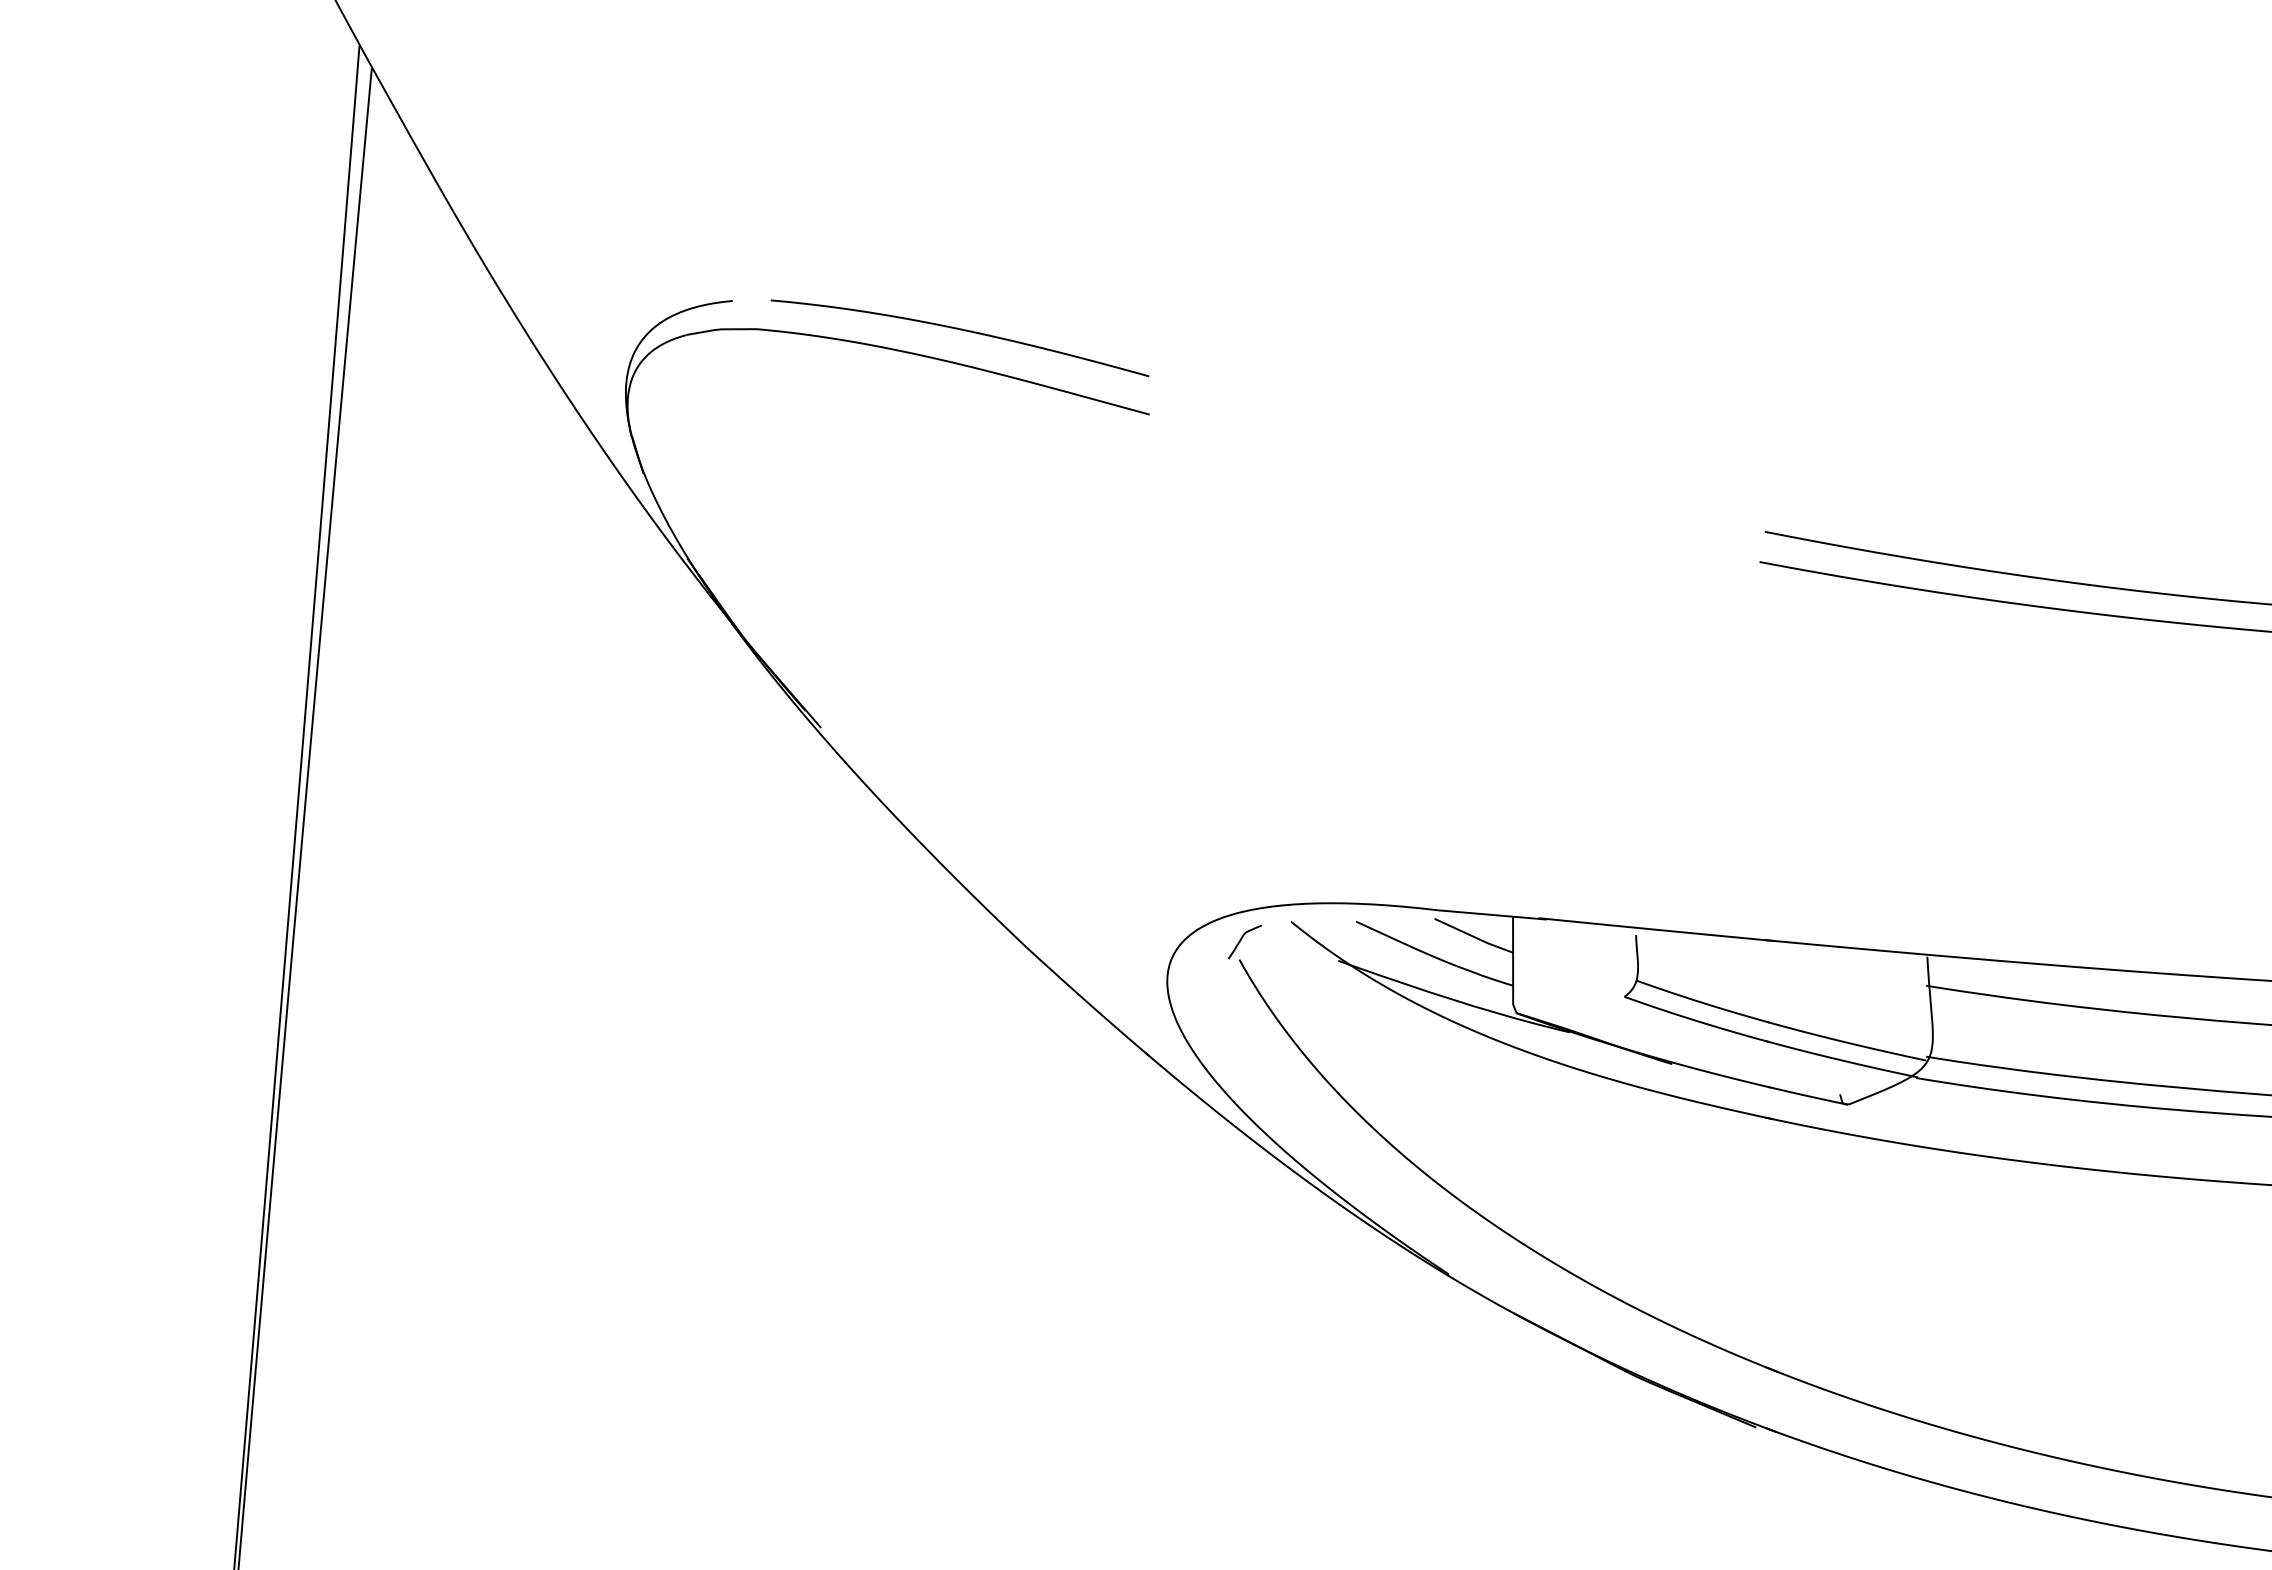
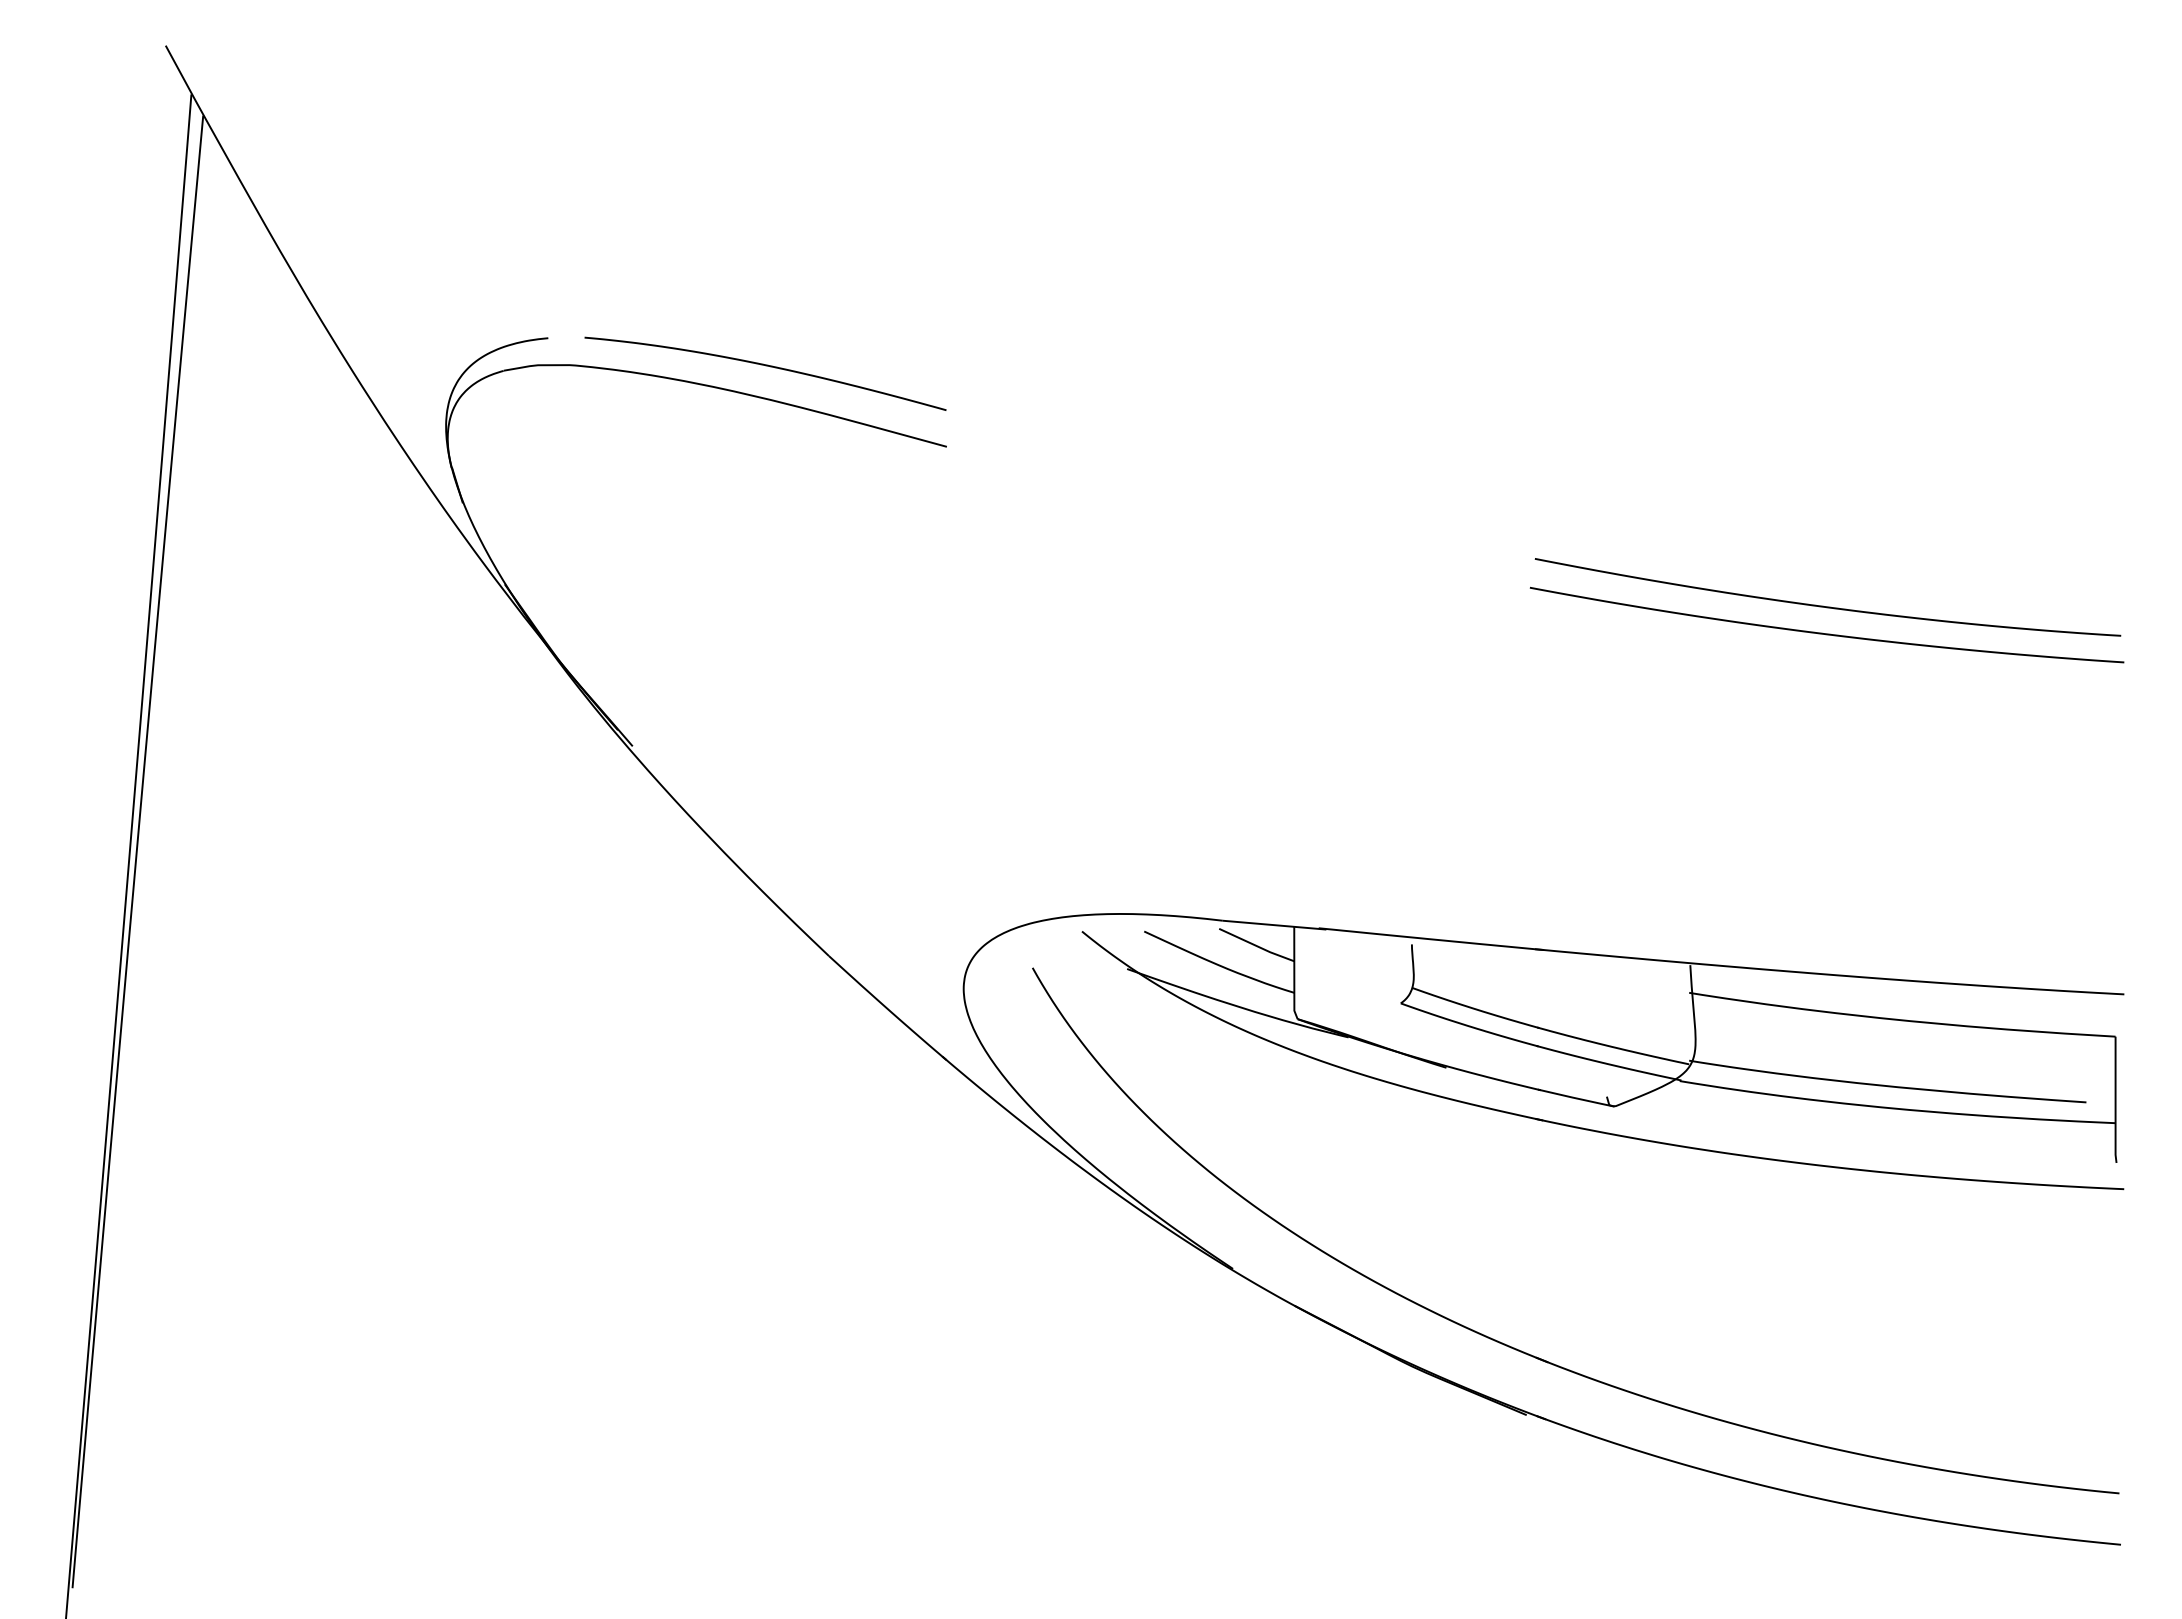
curve: (1242, 939) -> (1035, 948), removed

